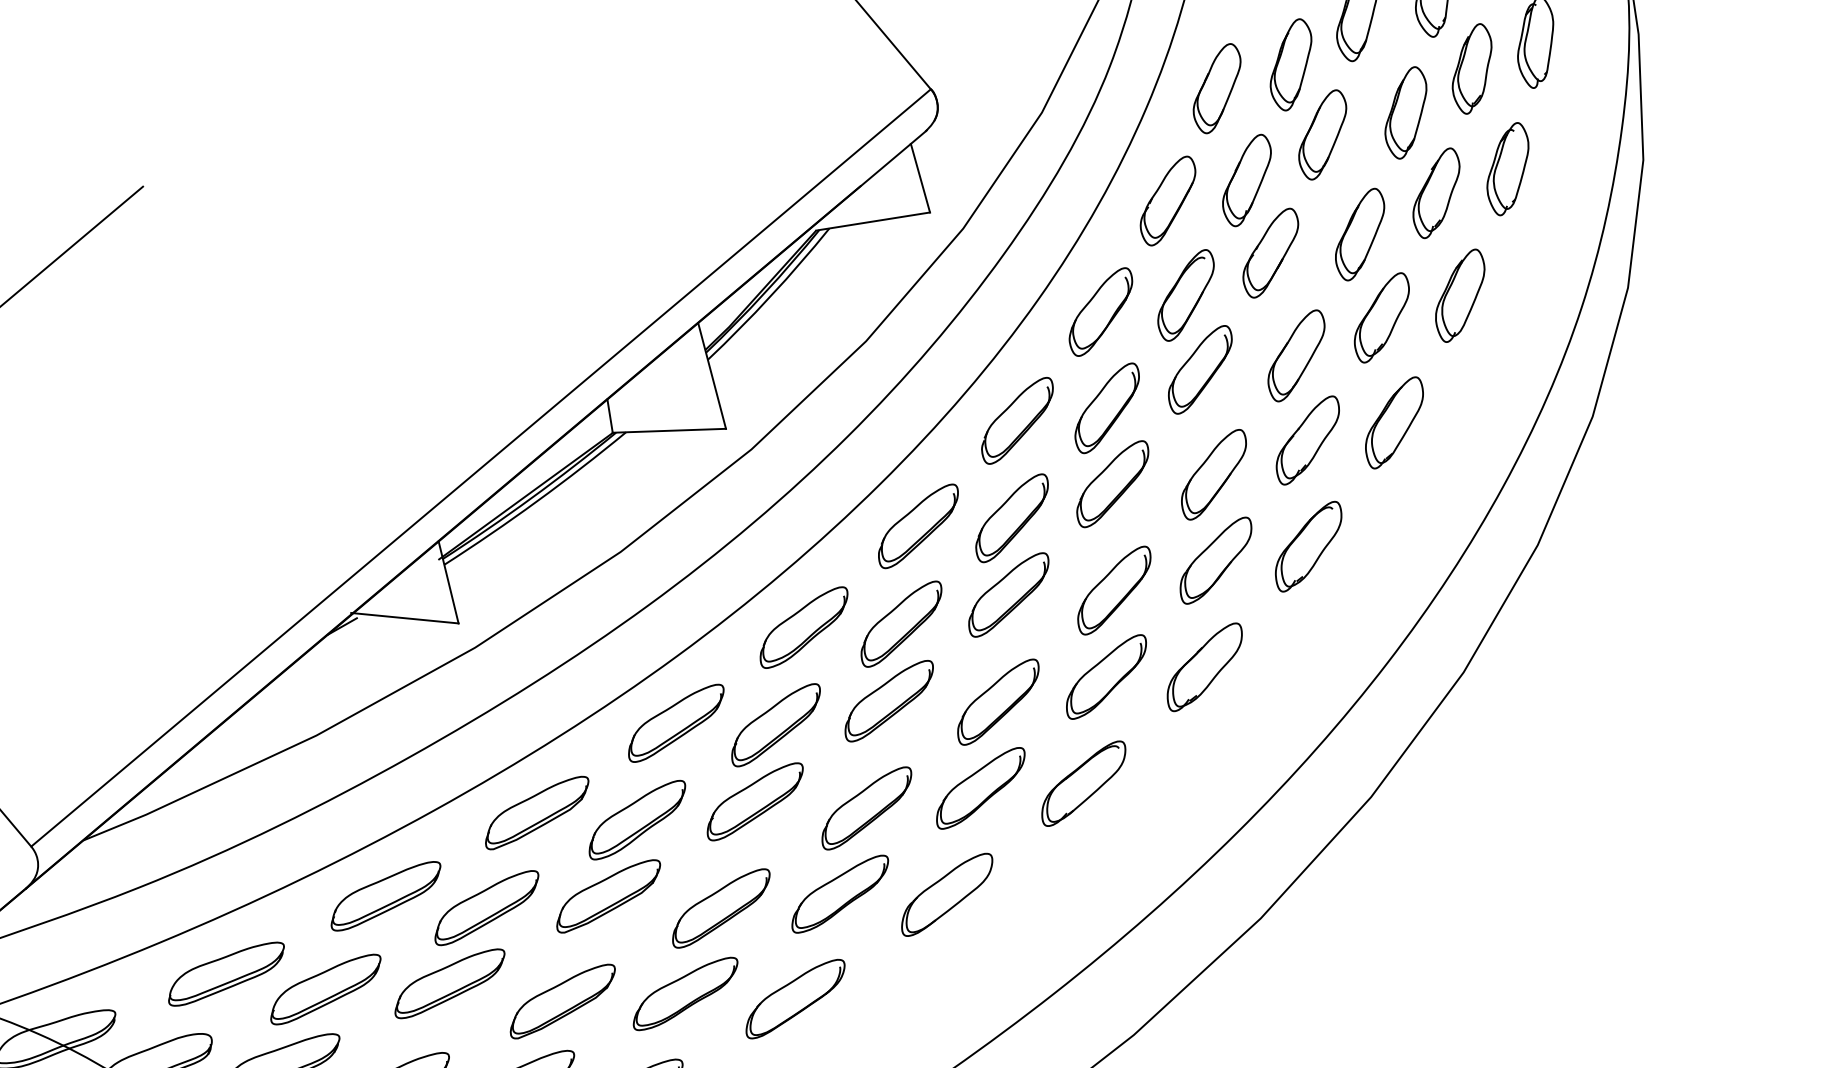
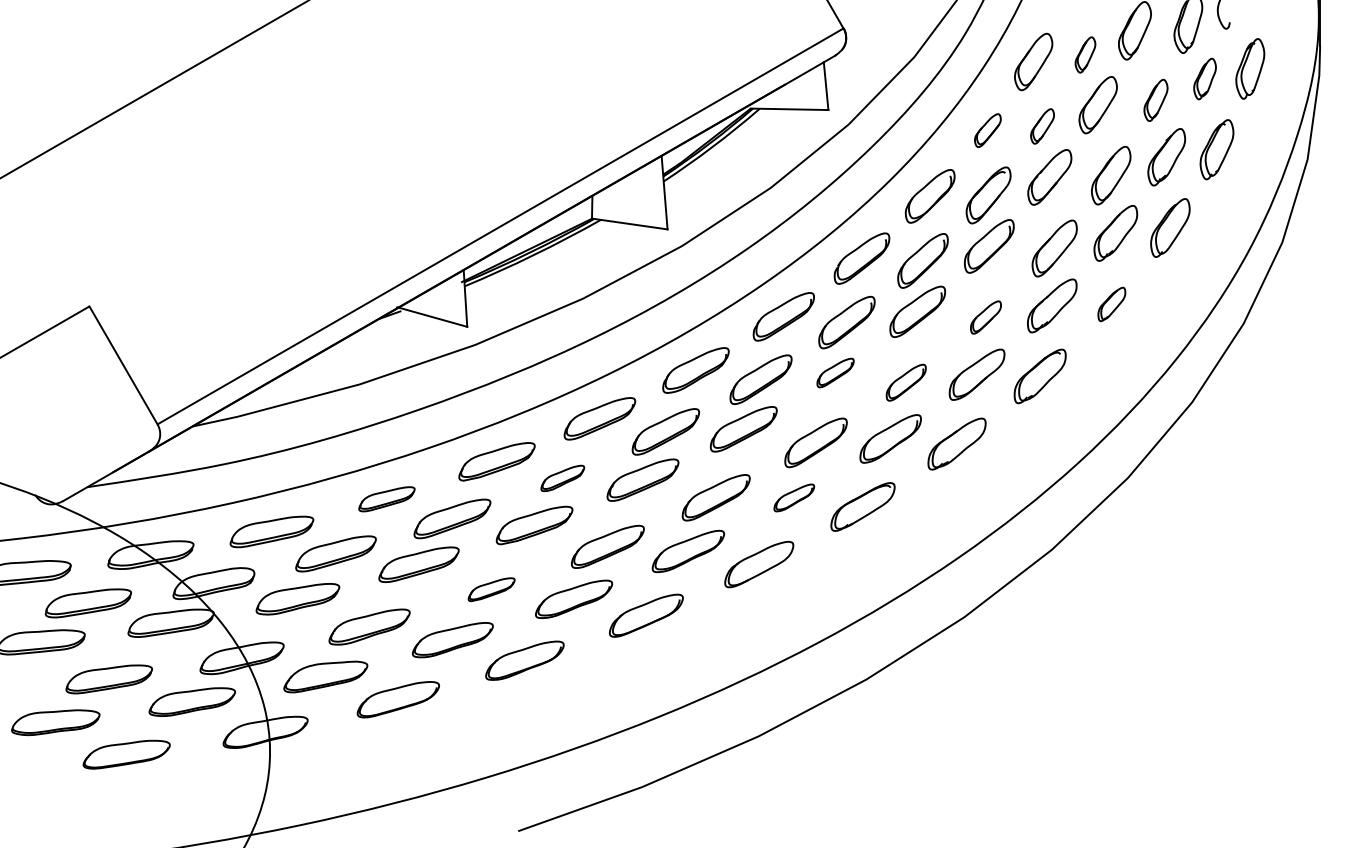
part: (1291, 64) -> (1085, 54), size x0.6
part: (1471, 68) -> (1204, 78), size x0.7
part: (1405, 113) -> (1155, 100), size x0.7
part: (1247, 180) -> (1042, 126), size x0.6
part: (1167, 200) -> (987, 130), size x0.6
part: (1394, 423) -> (1111, 304), size x0.6
part: (1213, 474) -> (985, 317), size x0.6
part: (1115, 590) -> (906, 382), size x0.7
part: (1008, 594) -> (835, 372), size x0.6
part: (981, 787) -> (794, 497), size x0.6
part: (637, 820) -> (562, 478), size x0.6
part: (385, 896) -> (386, 499), size x0.7
part: (562, 1001) -> (491, 589), size x0.6

